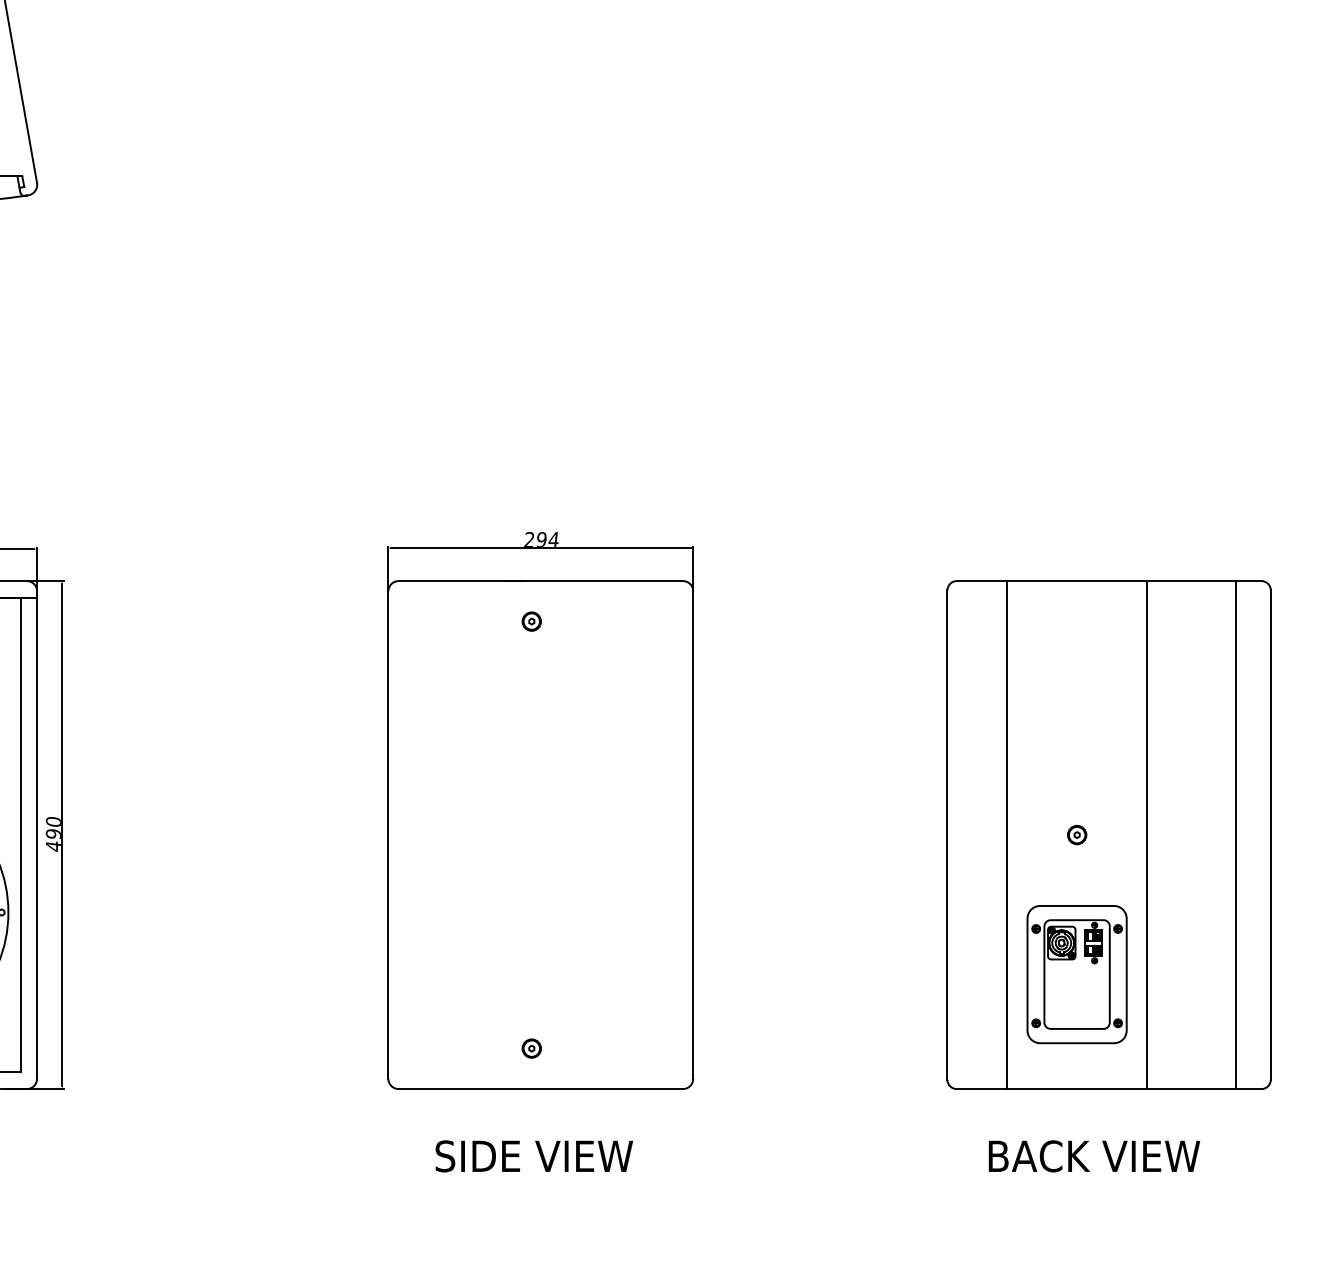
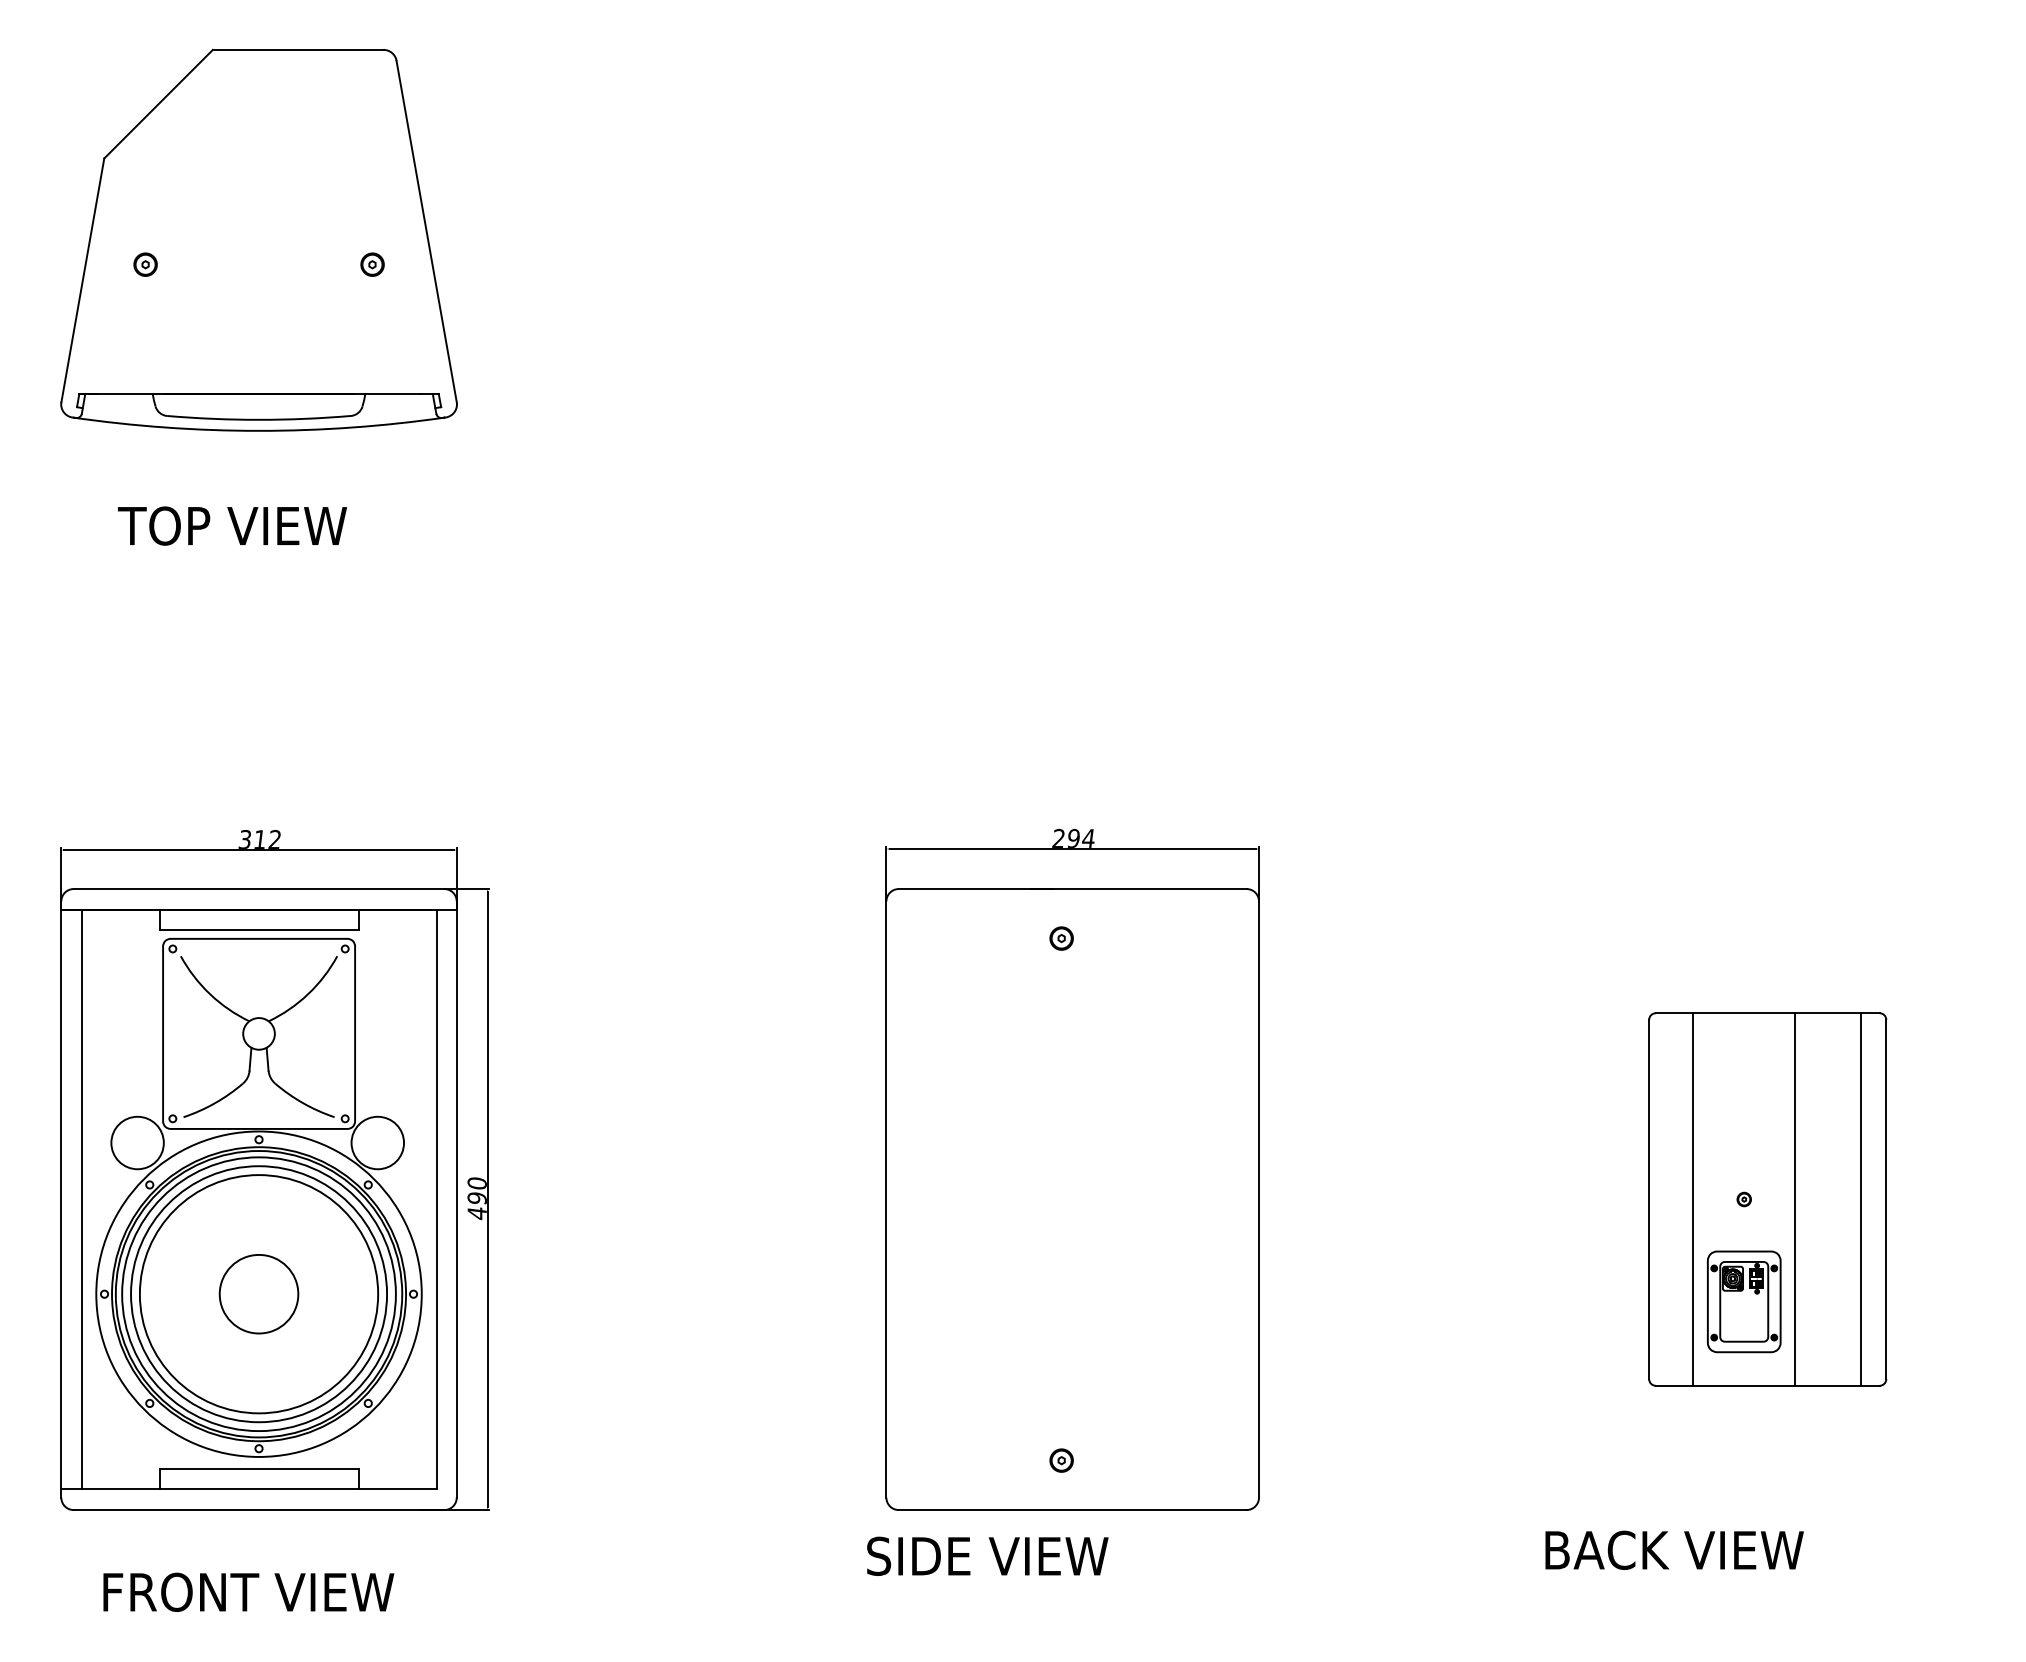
part: (1109, 835) -> (1767, 1199), size x0.6
text: (534, 1155) -> (987, 1555), moved
text: (1094, 1155) -> (1674, 1549), moved

